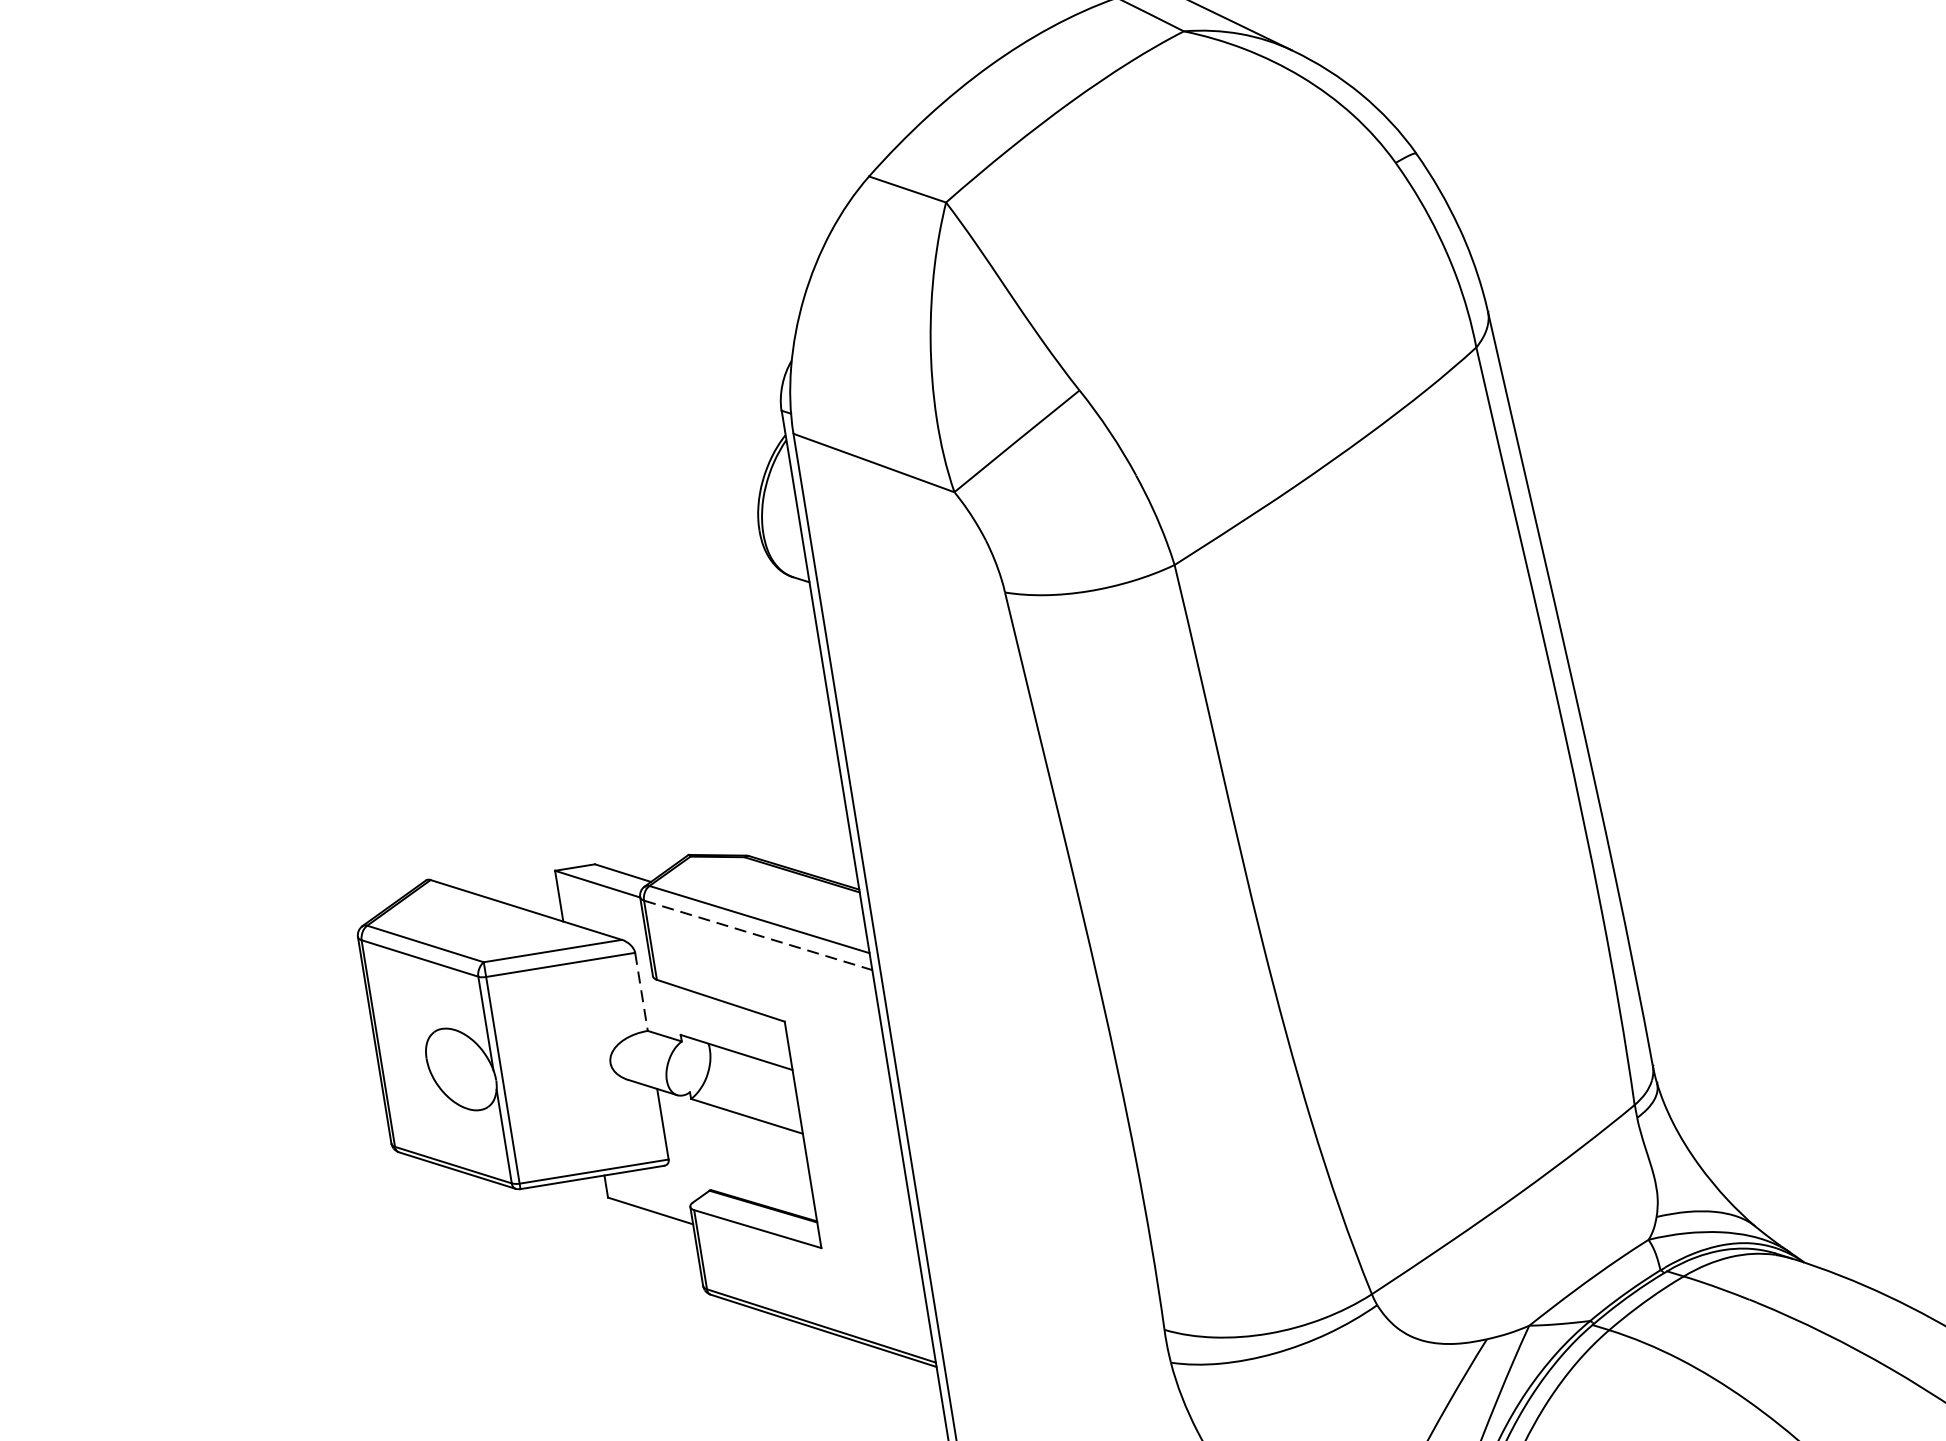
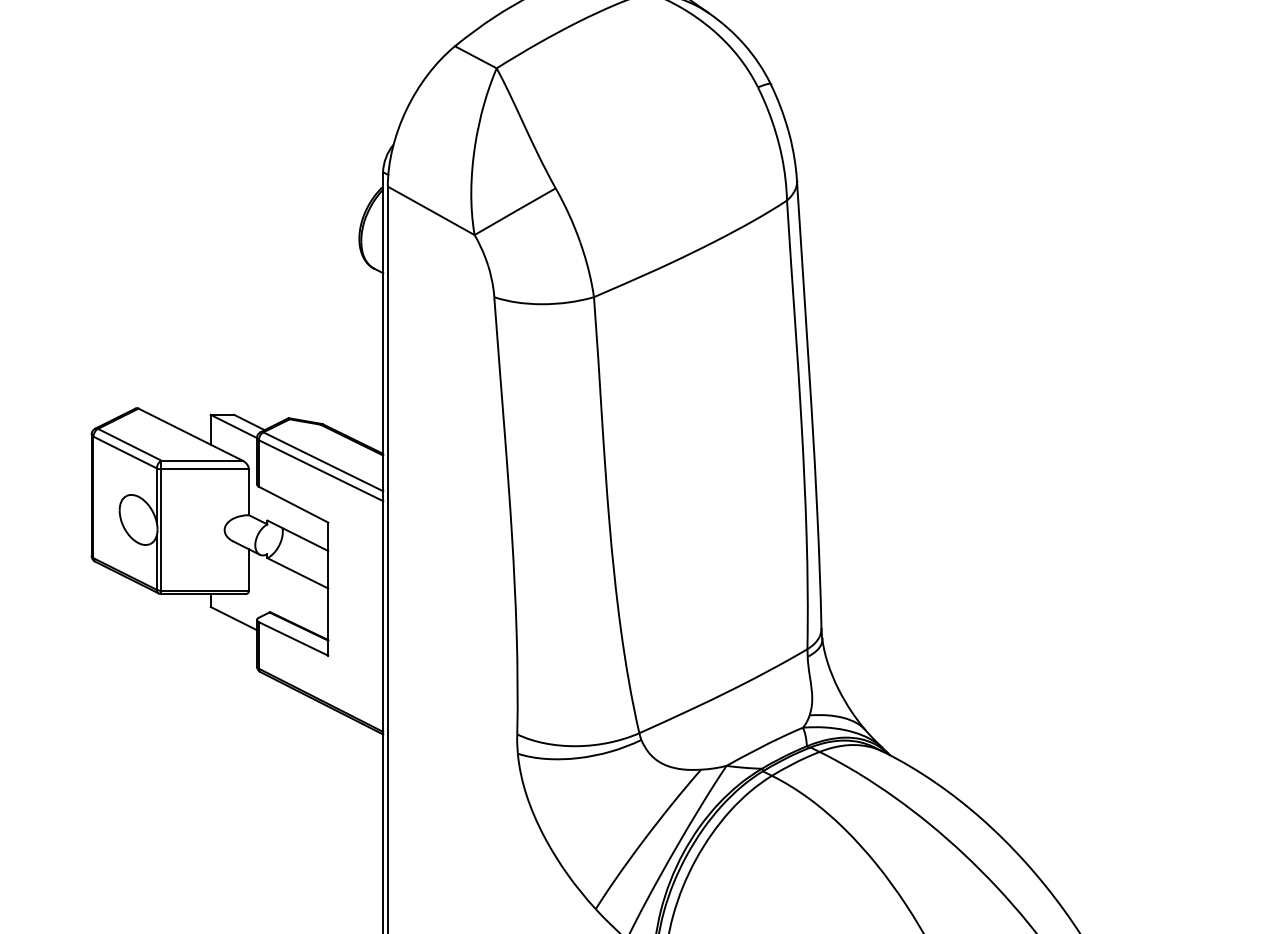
line: (758, 934) -> (321, 470), dashed -> solid
line: (640, 992) -> (248, 492), dashed -> solid

